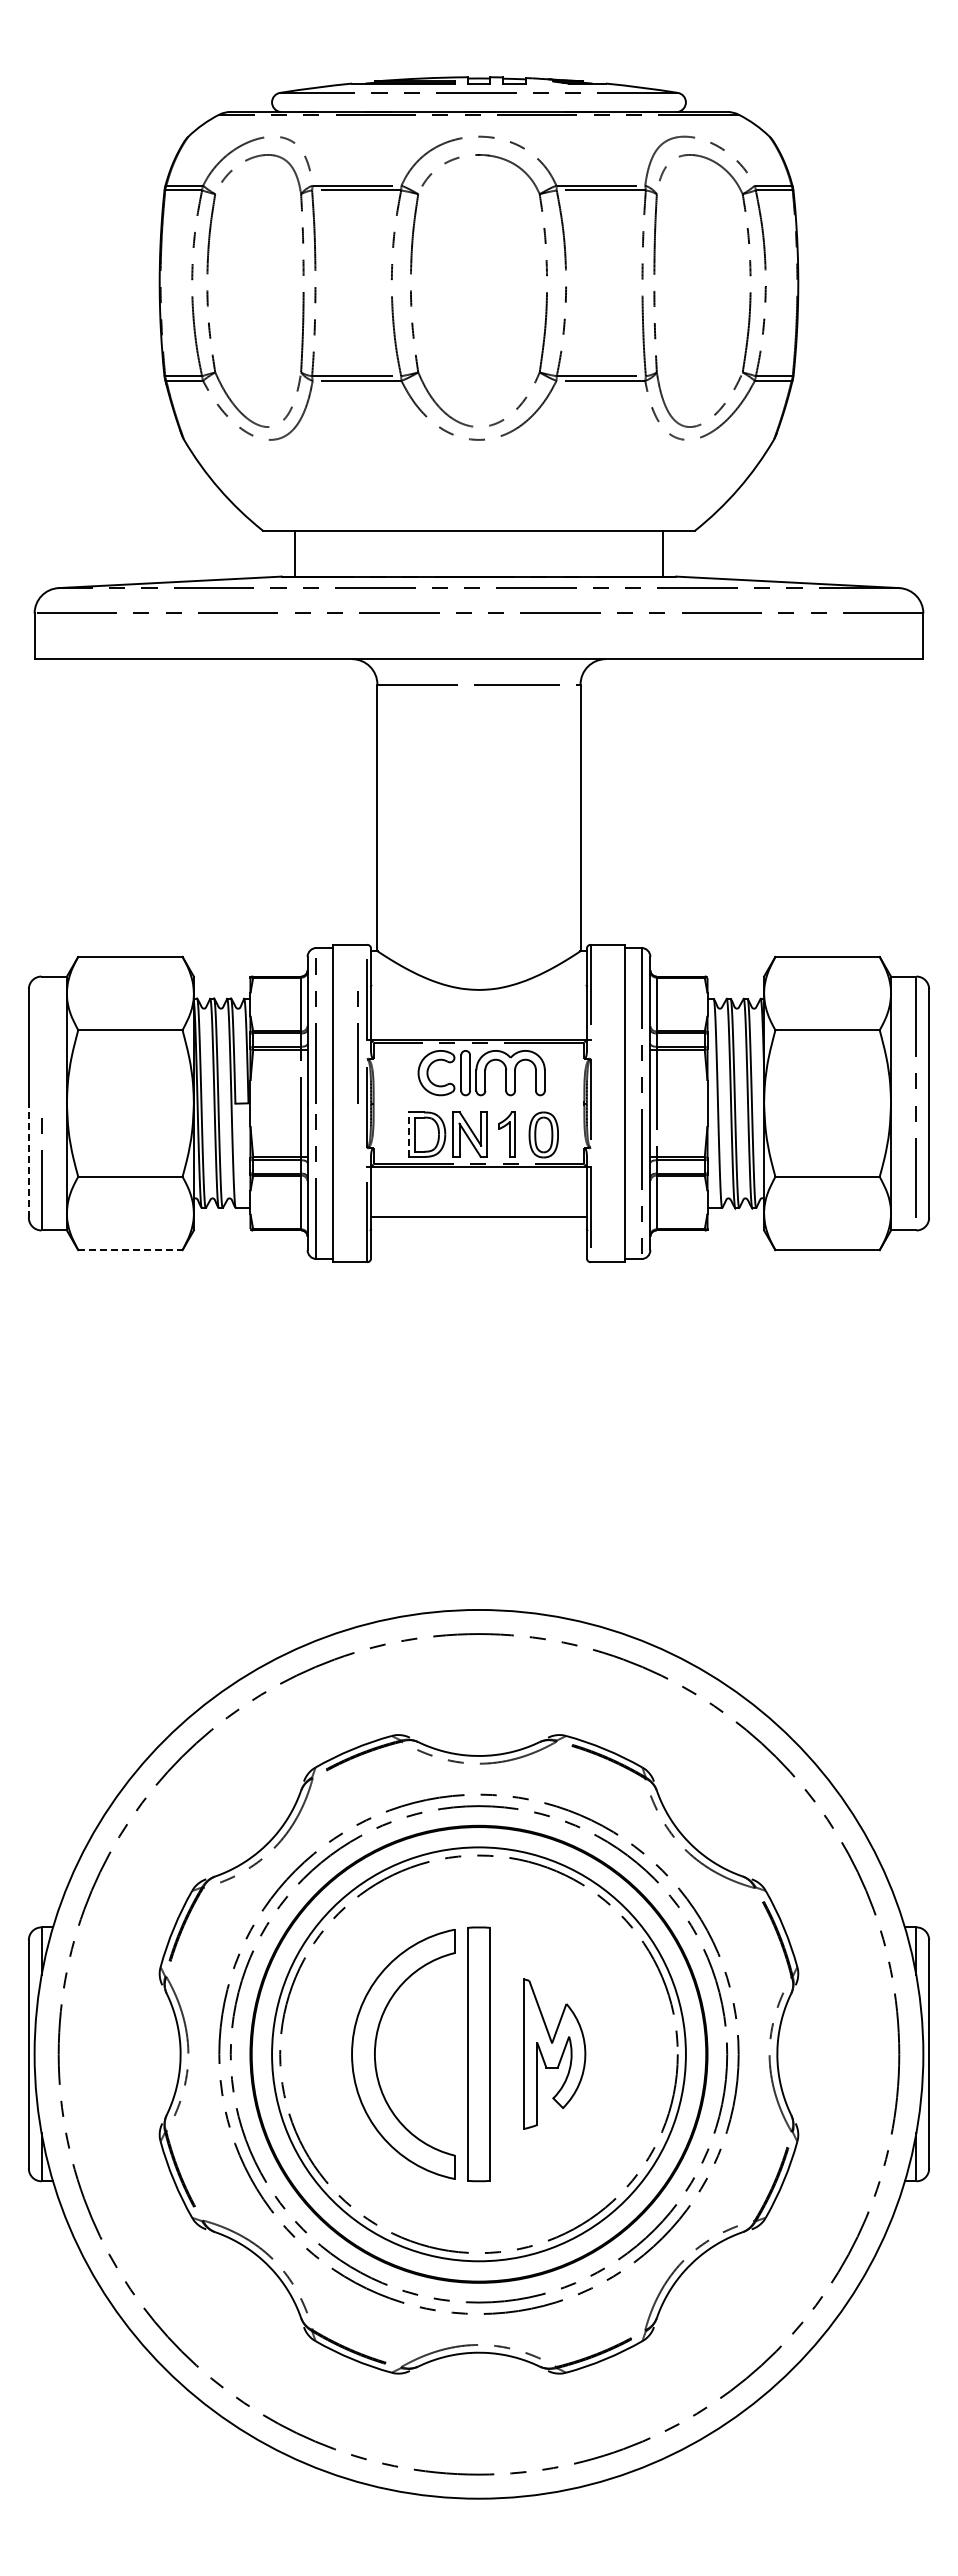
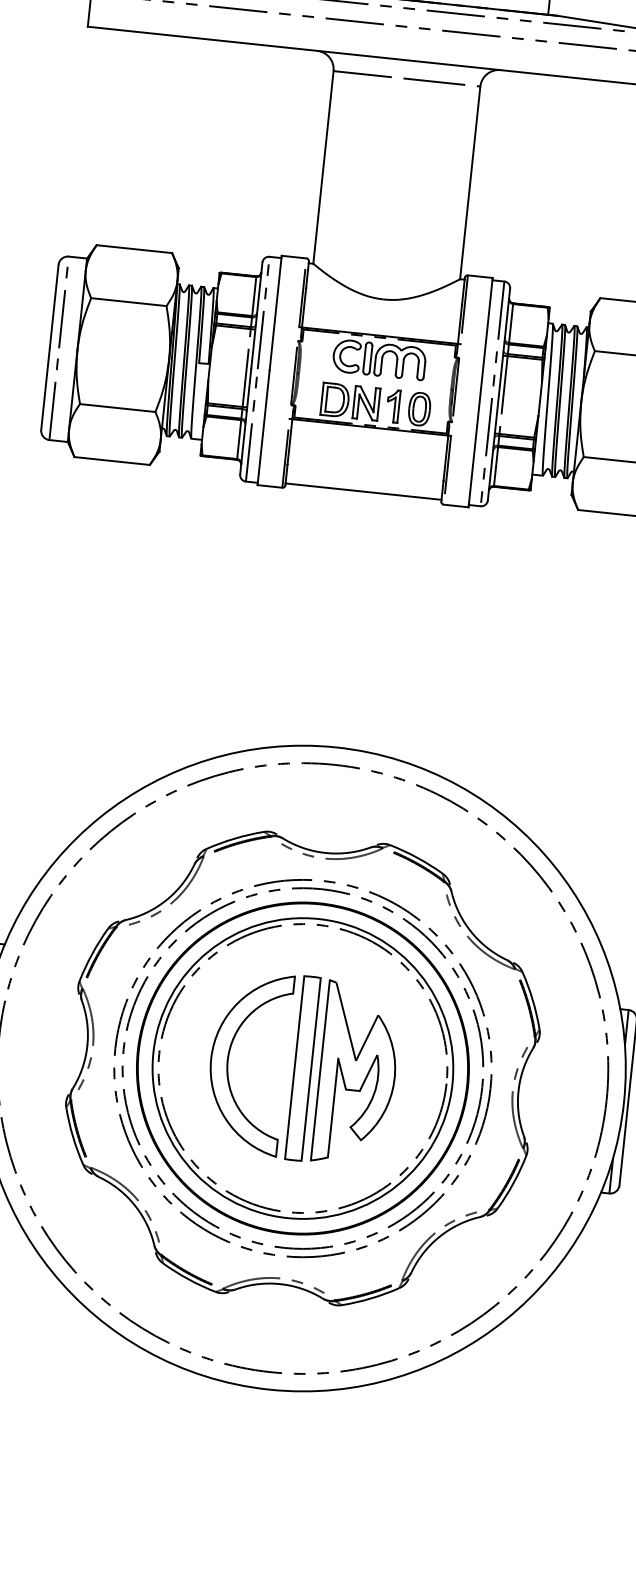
line: (357, 1047) -> (63, 307), moved
line: (408, 1134) -> (321, 398), dashed -> solid
line: (28, 1160) -> (45, 388), dashed -> solid
line: (478, 1216) -> (363, 491), moved
line: (130, 1250) -> (112, 461), dashed -> solid
part: (554, 2053) -> (357, 1073), size x1.67

